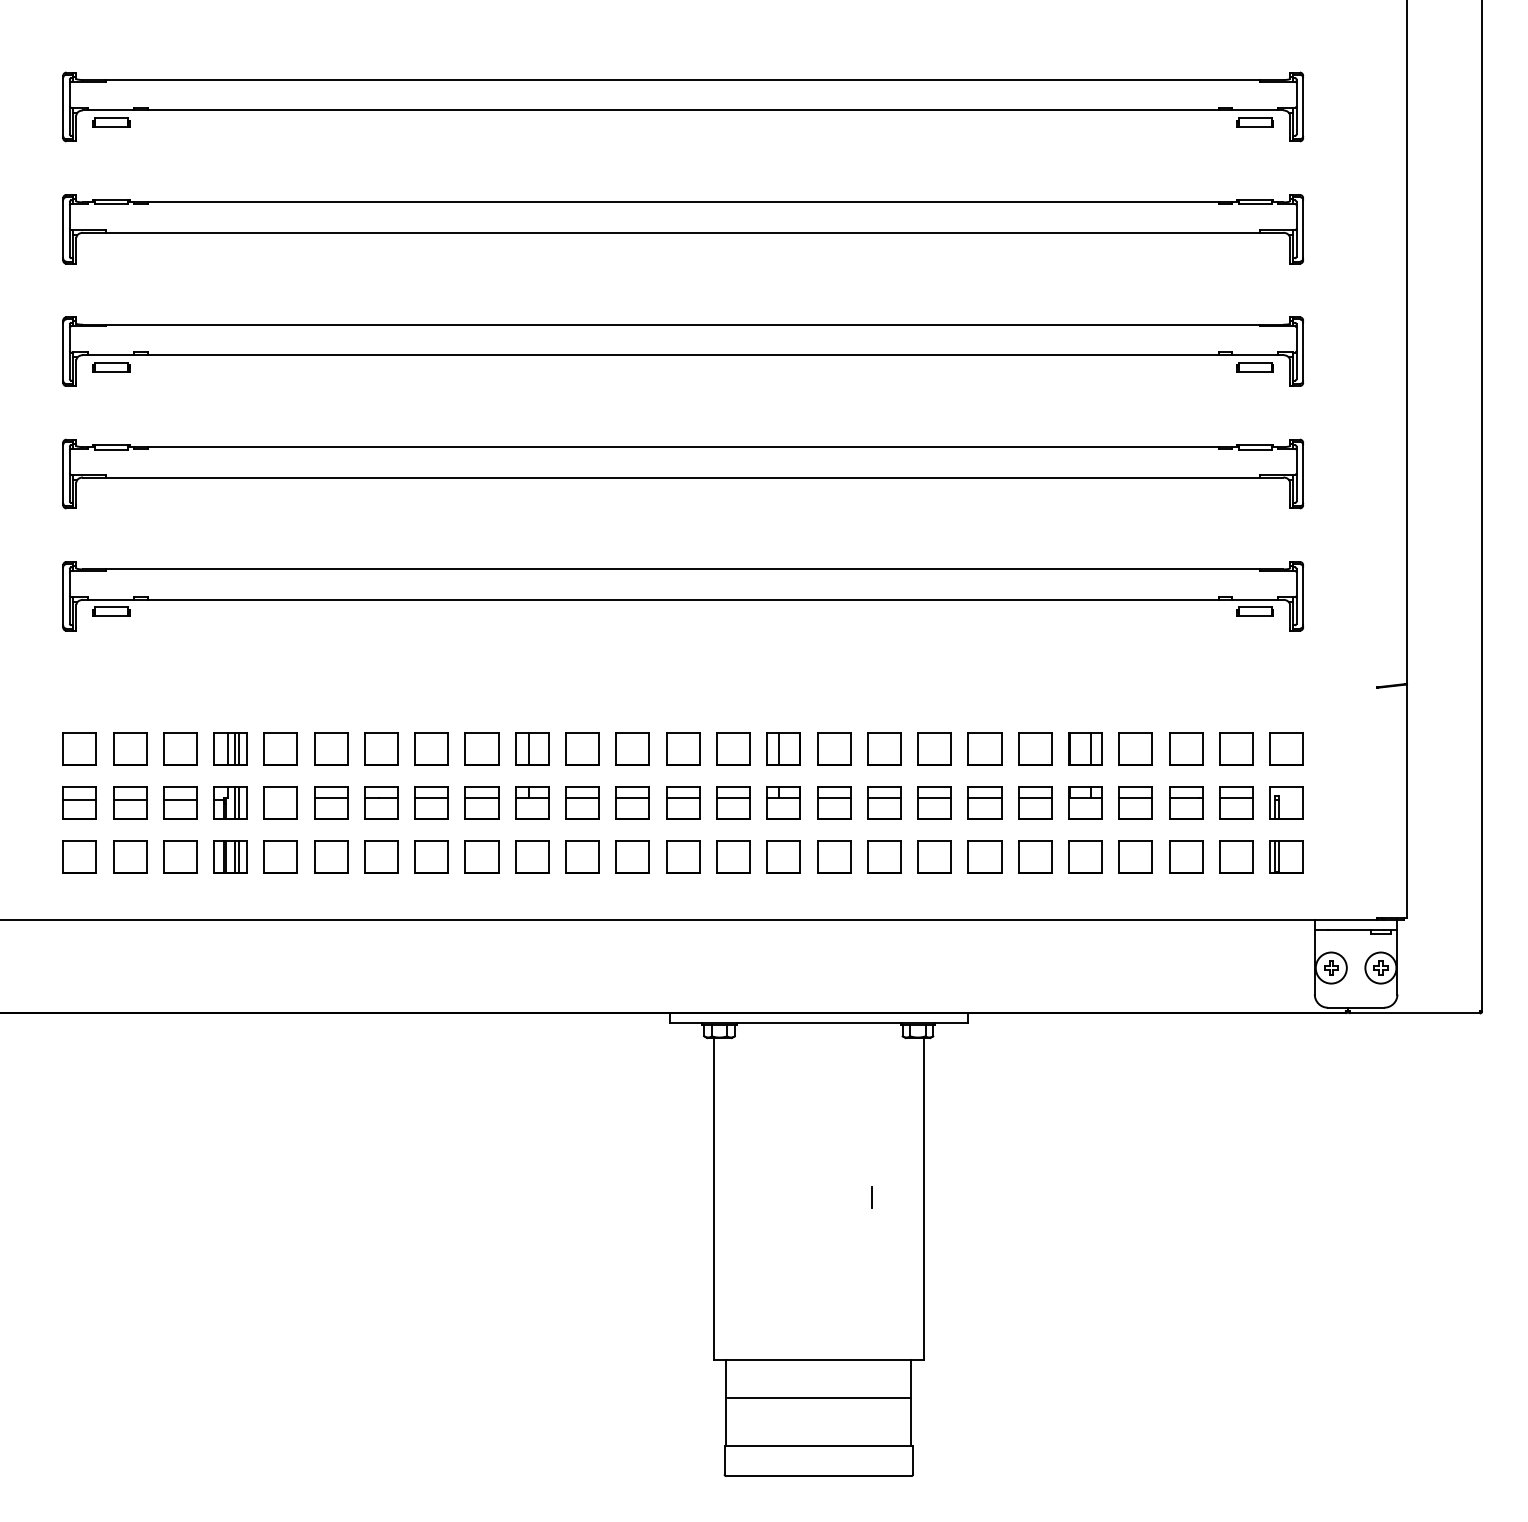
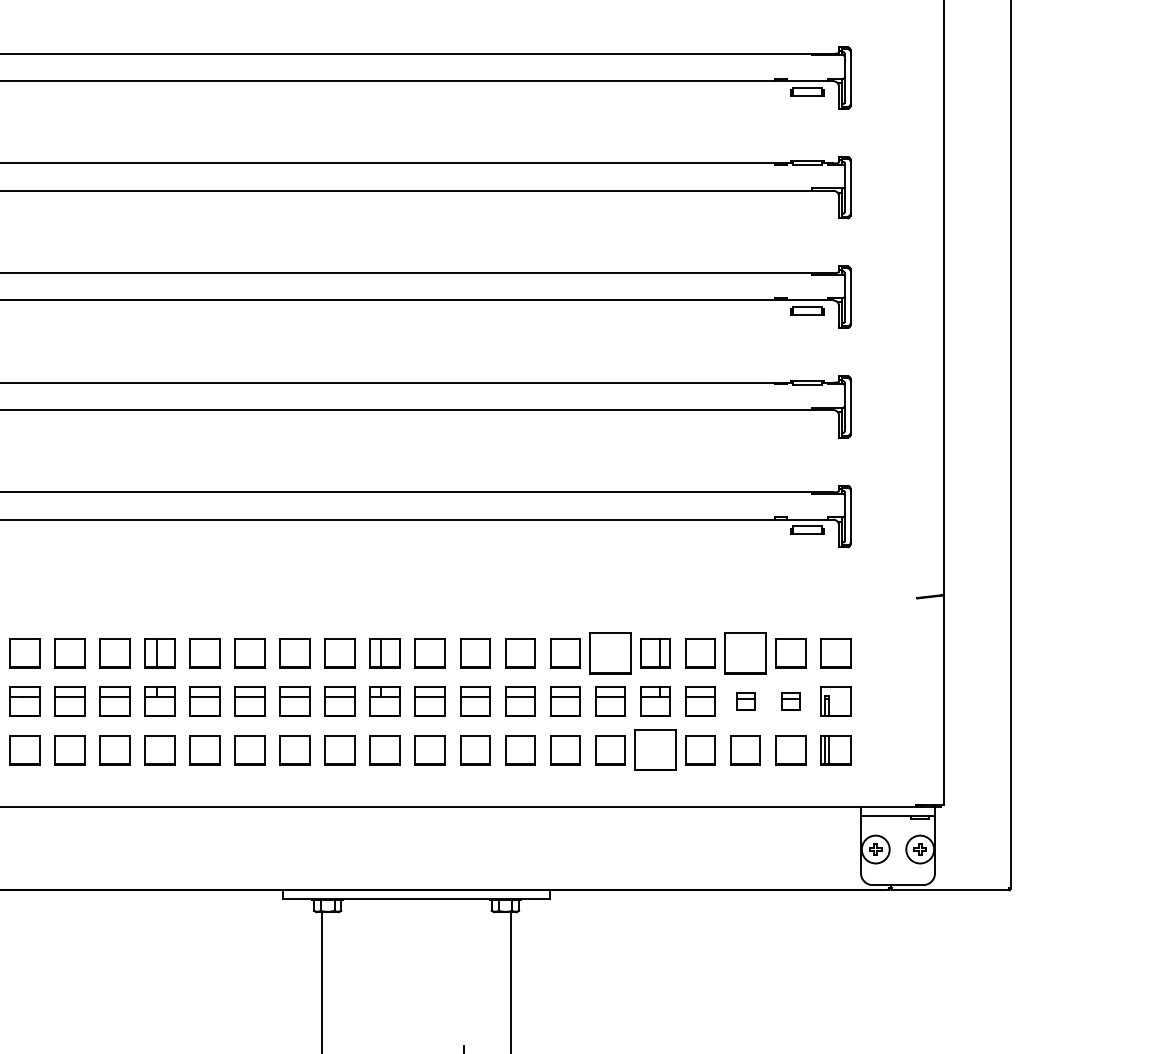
part: (1035, 748) -> (610, 652), size x1.4
part: (1186, 748) -> (746, 652), size x1.4
part: (1186, 802) -> (746, 701), size x0.6
part: (1236, 802) -> (790, 701), size x0.6
part: (1085, 856) -> (655, 749), size x1.4

